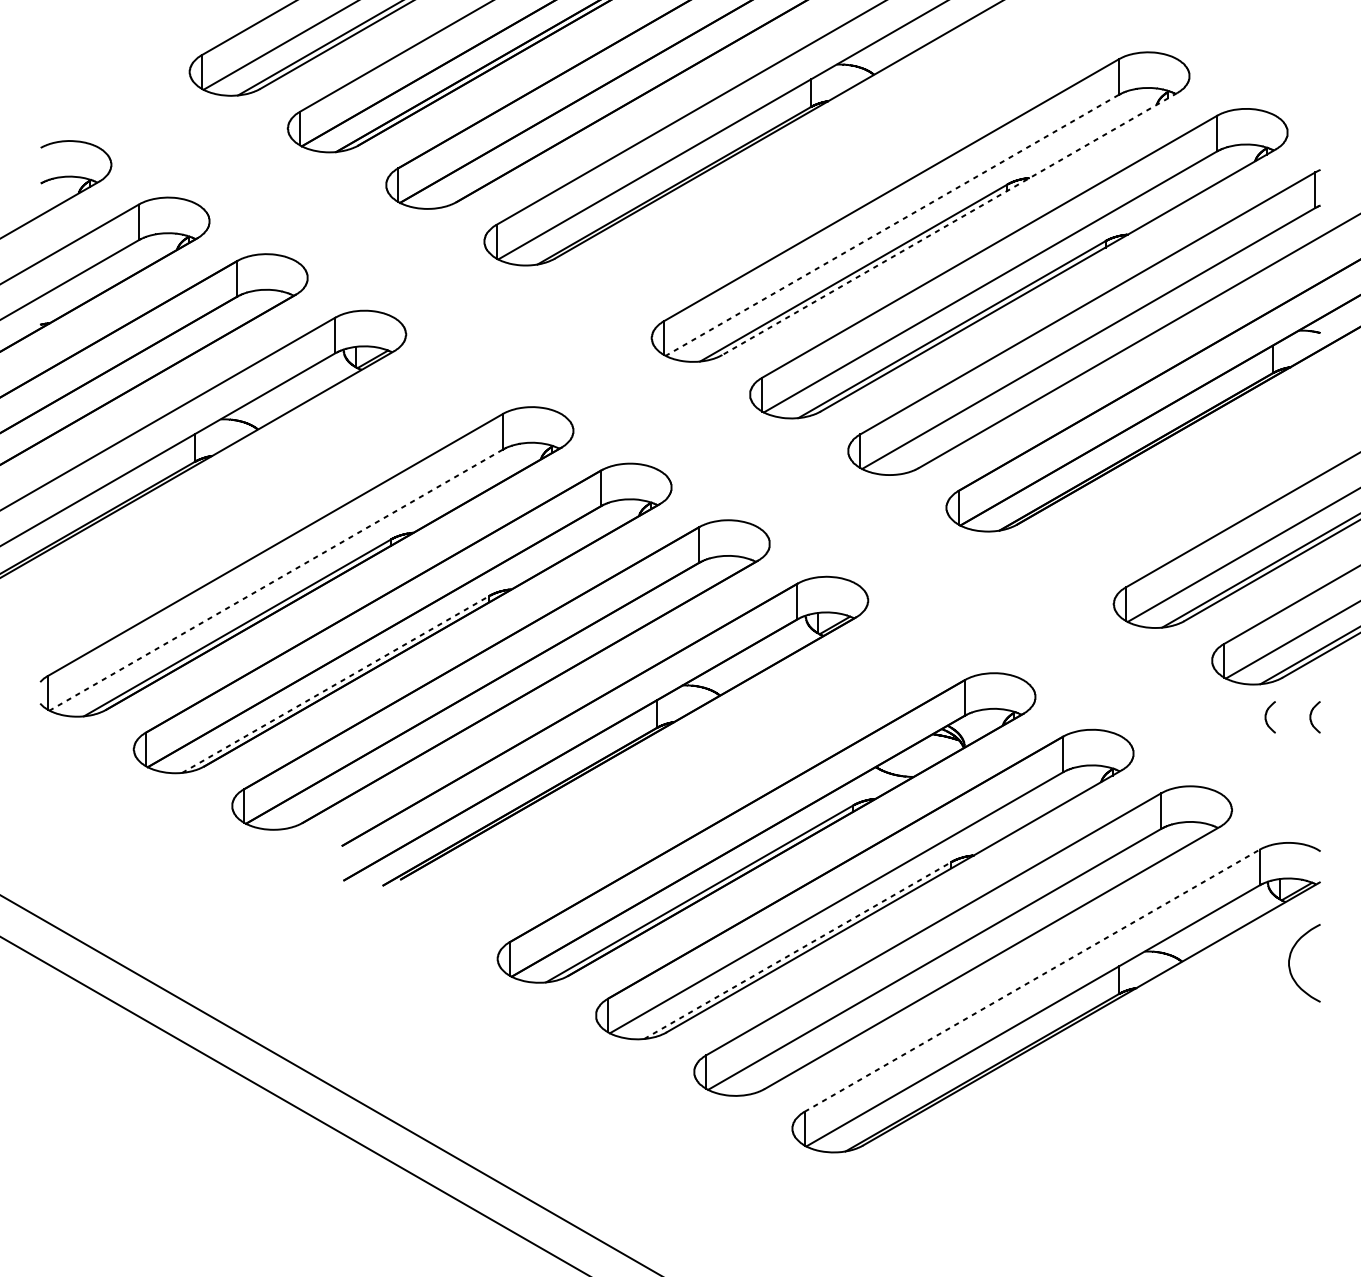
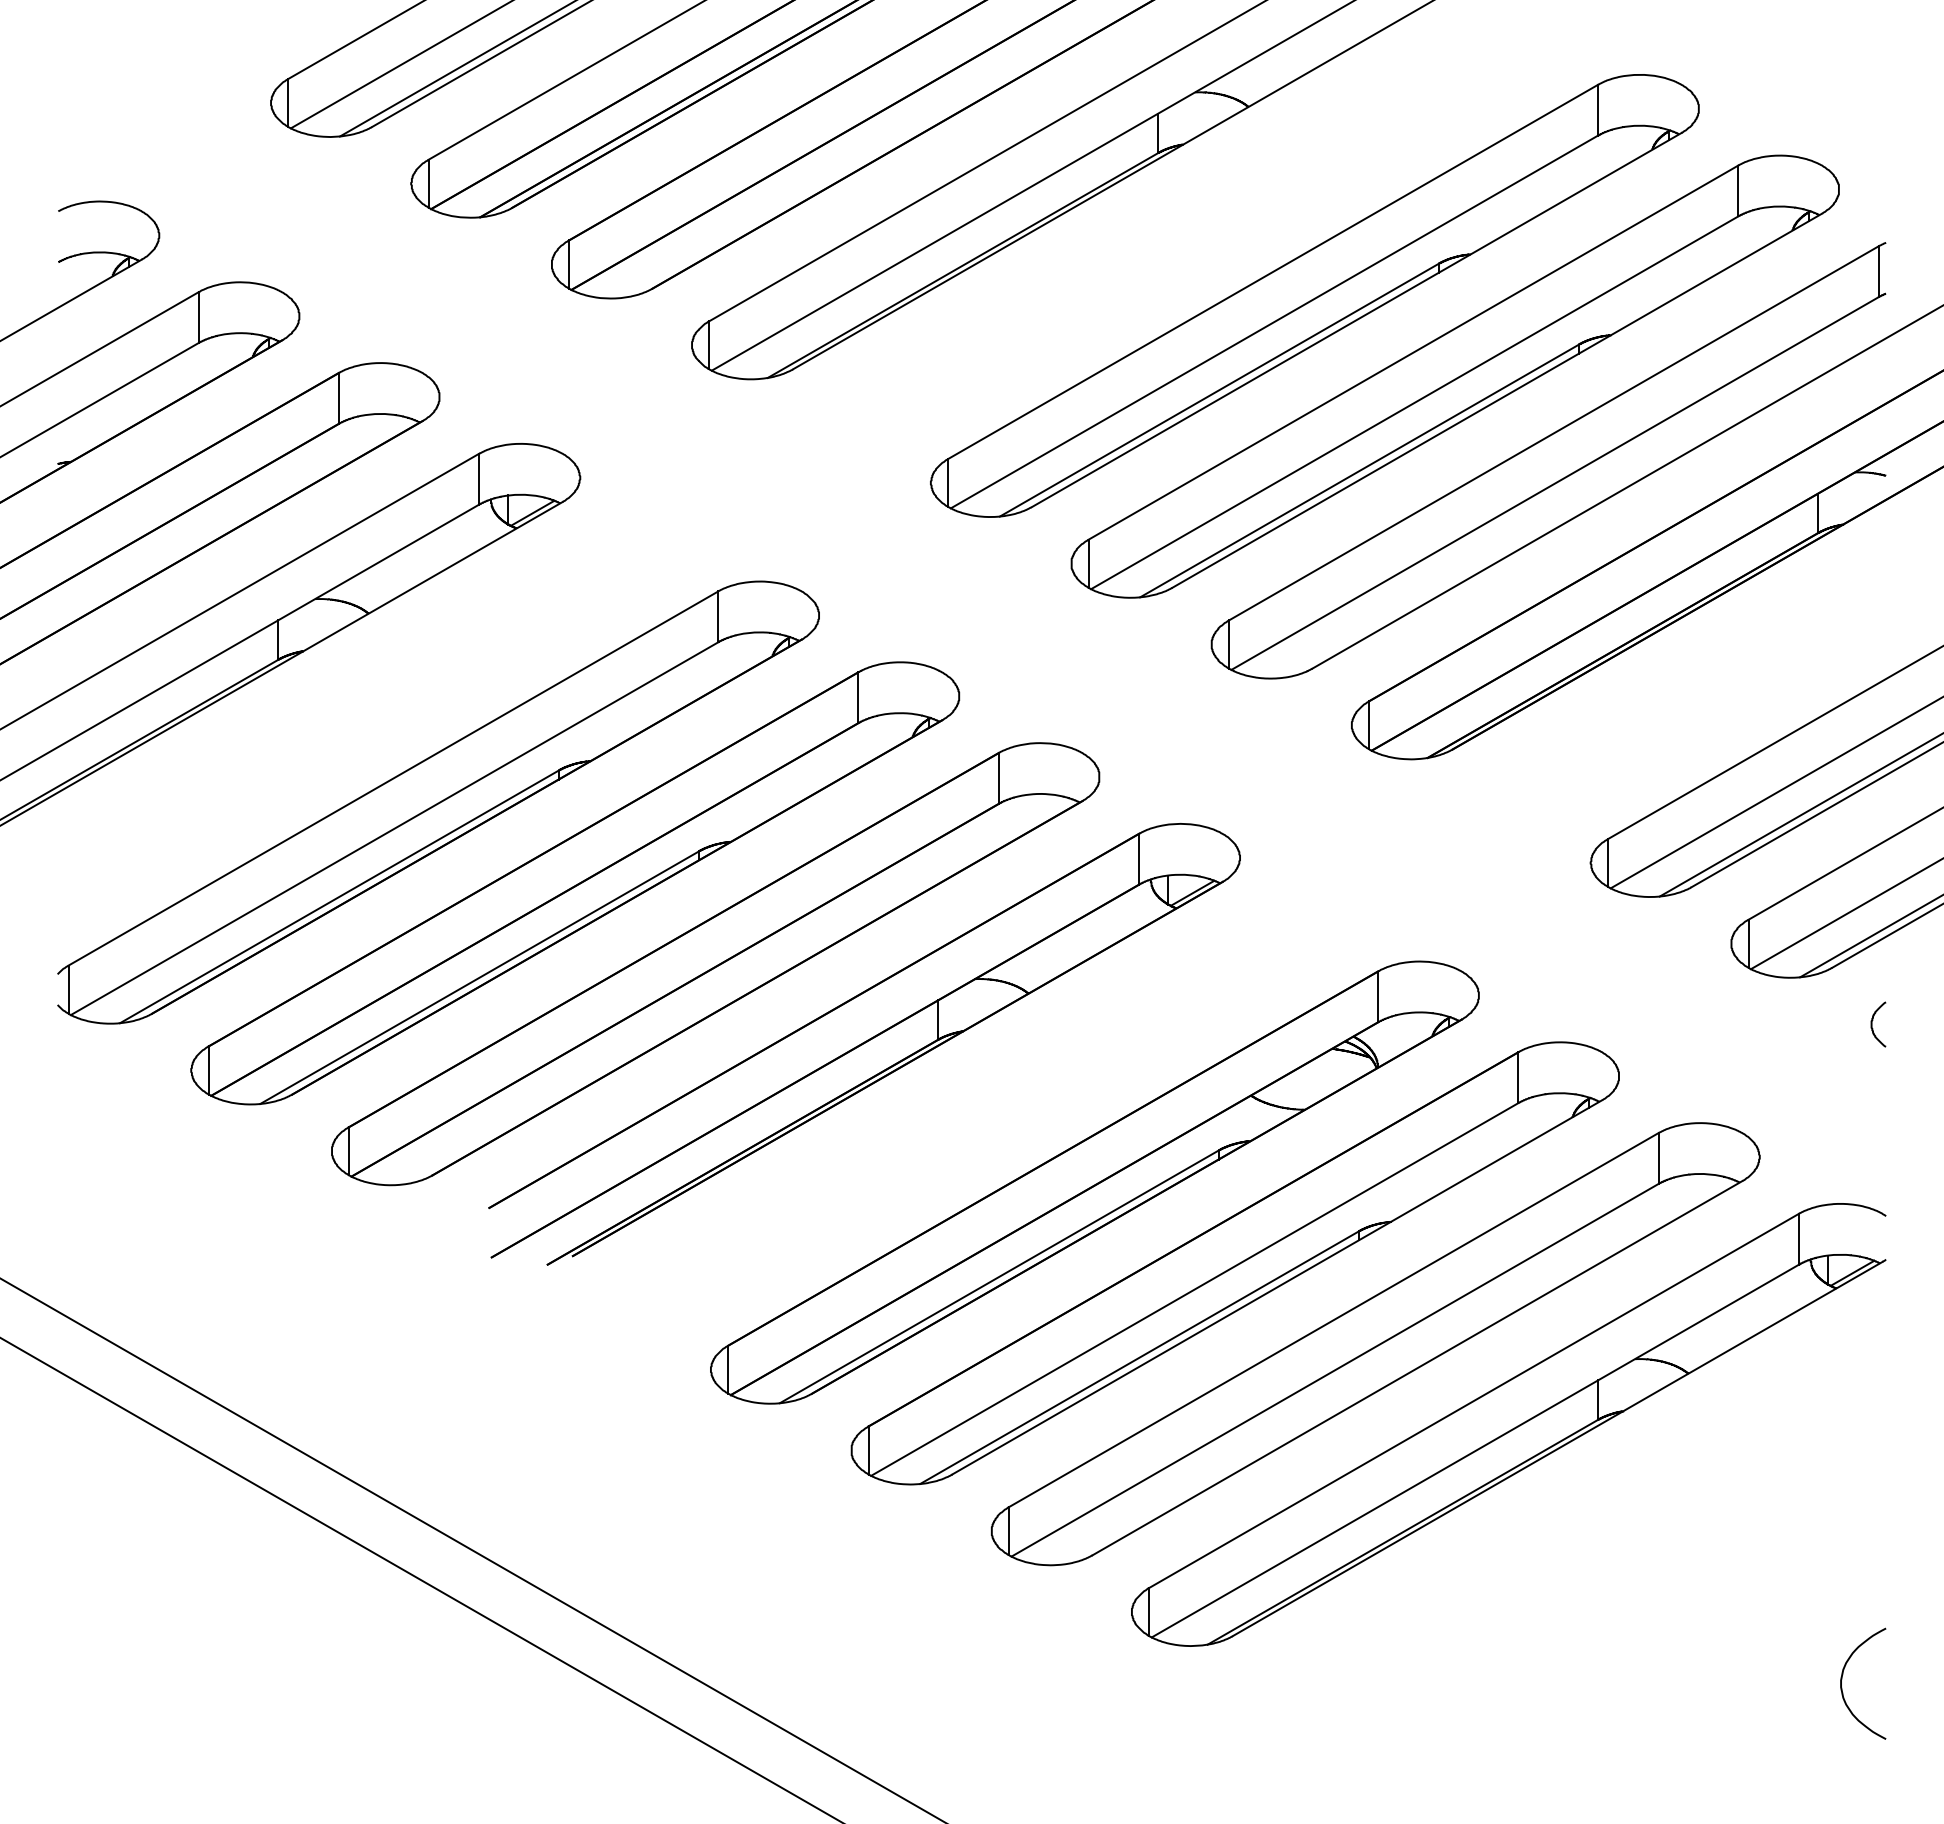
line: (949, 224) -> (1356, 320), dashed -> solid
line: (891, 225) -> (1273, 322), dashed -> solid
line: (276, 580) -> (394, 828), dashed -> solid
line: (336, 684) -> (480, 977), dashed -> solid
curve: (1266, 717) -> (1808, 1024), removed
line: (798, 950) -> (1140, 1357), dashed -> solid
curve: (1290, 960) -> (1842, 1679), moved
line: (1032, 980) -> (1474, 1400), dashed -> solid

